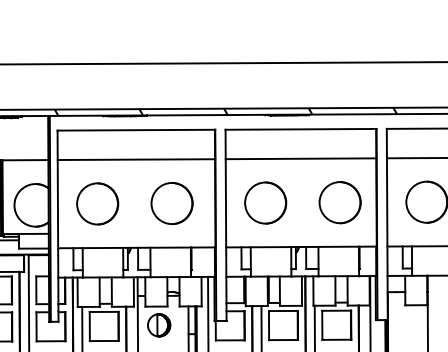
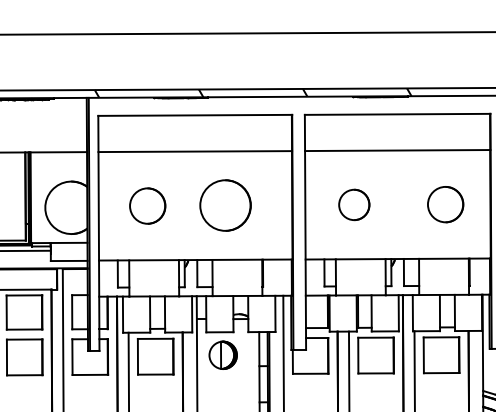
part: (265, 202) -> (353, 204), size x0.6
part: (339, 202) -> (444, 204), size x0.7
part: (97, 203) -> (147, 205), size x0.7
part: (171, 203) -> (224, 205), moved

